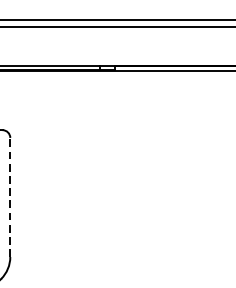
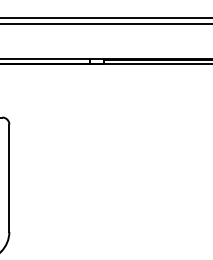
line: (10, 197) -> (9, 178), dashed -> solid

